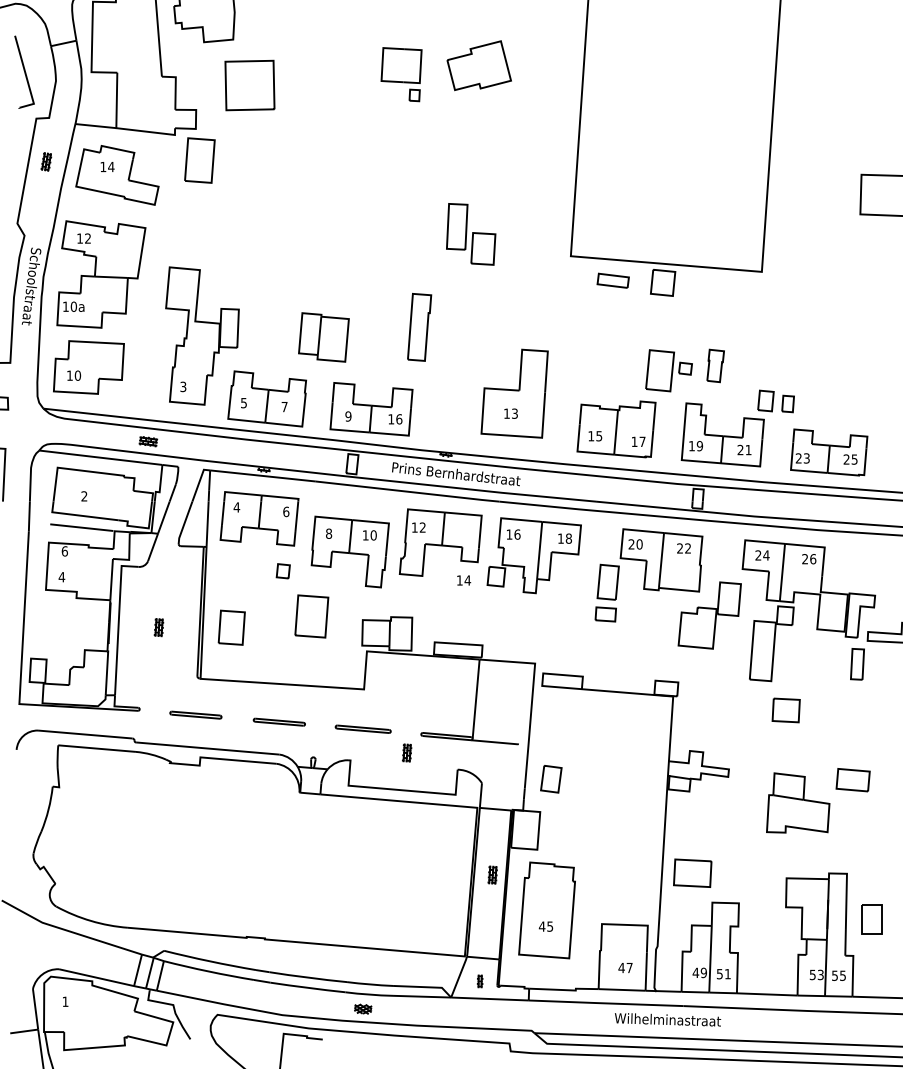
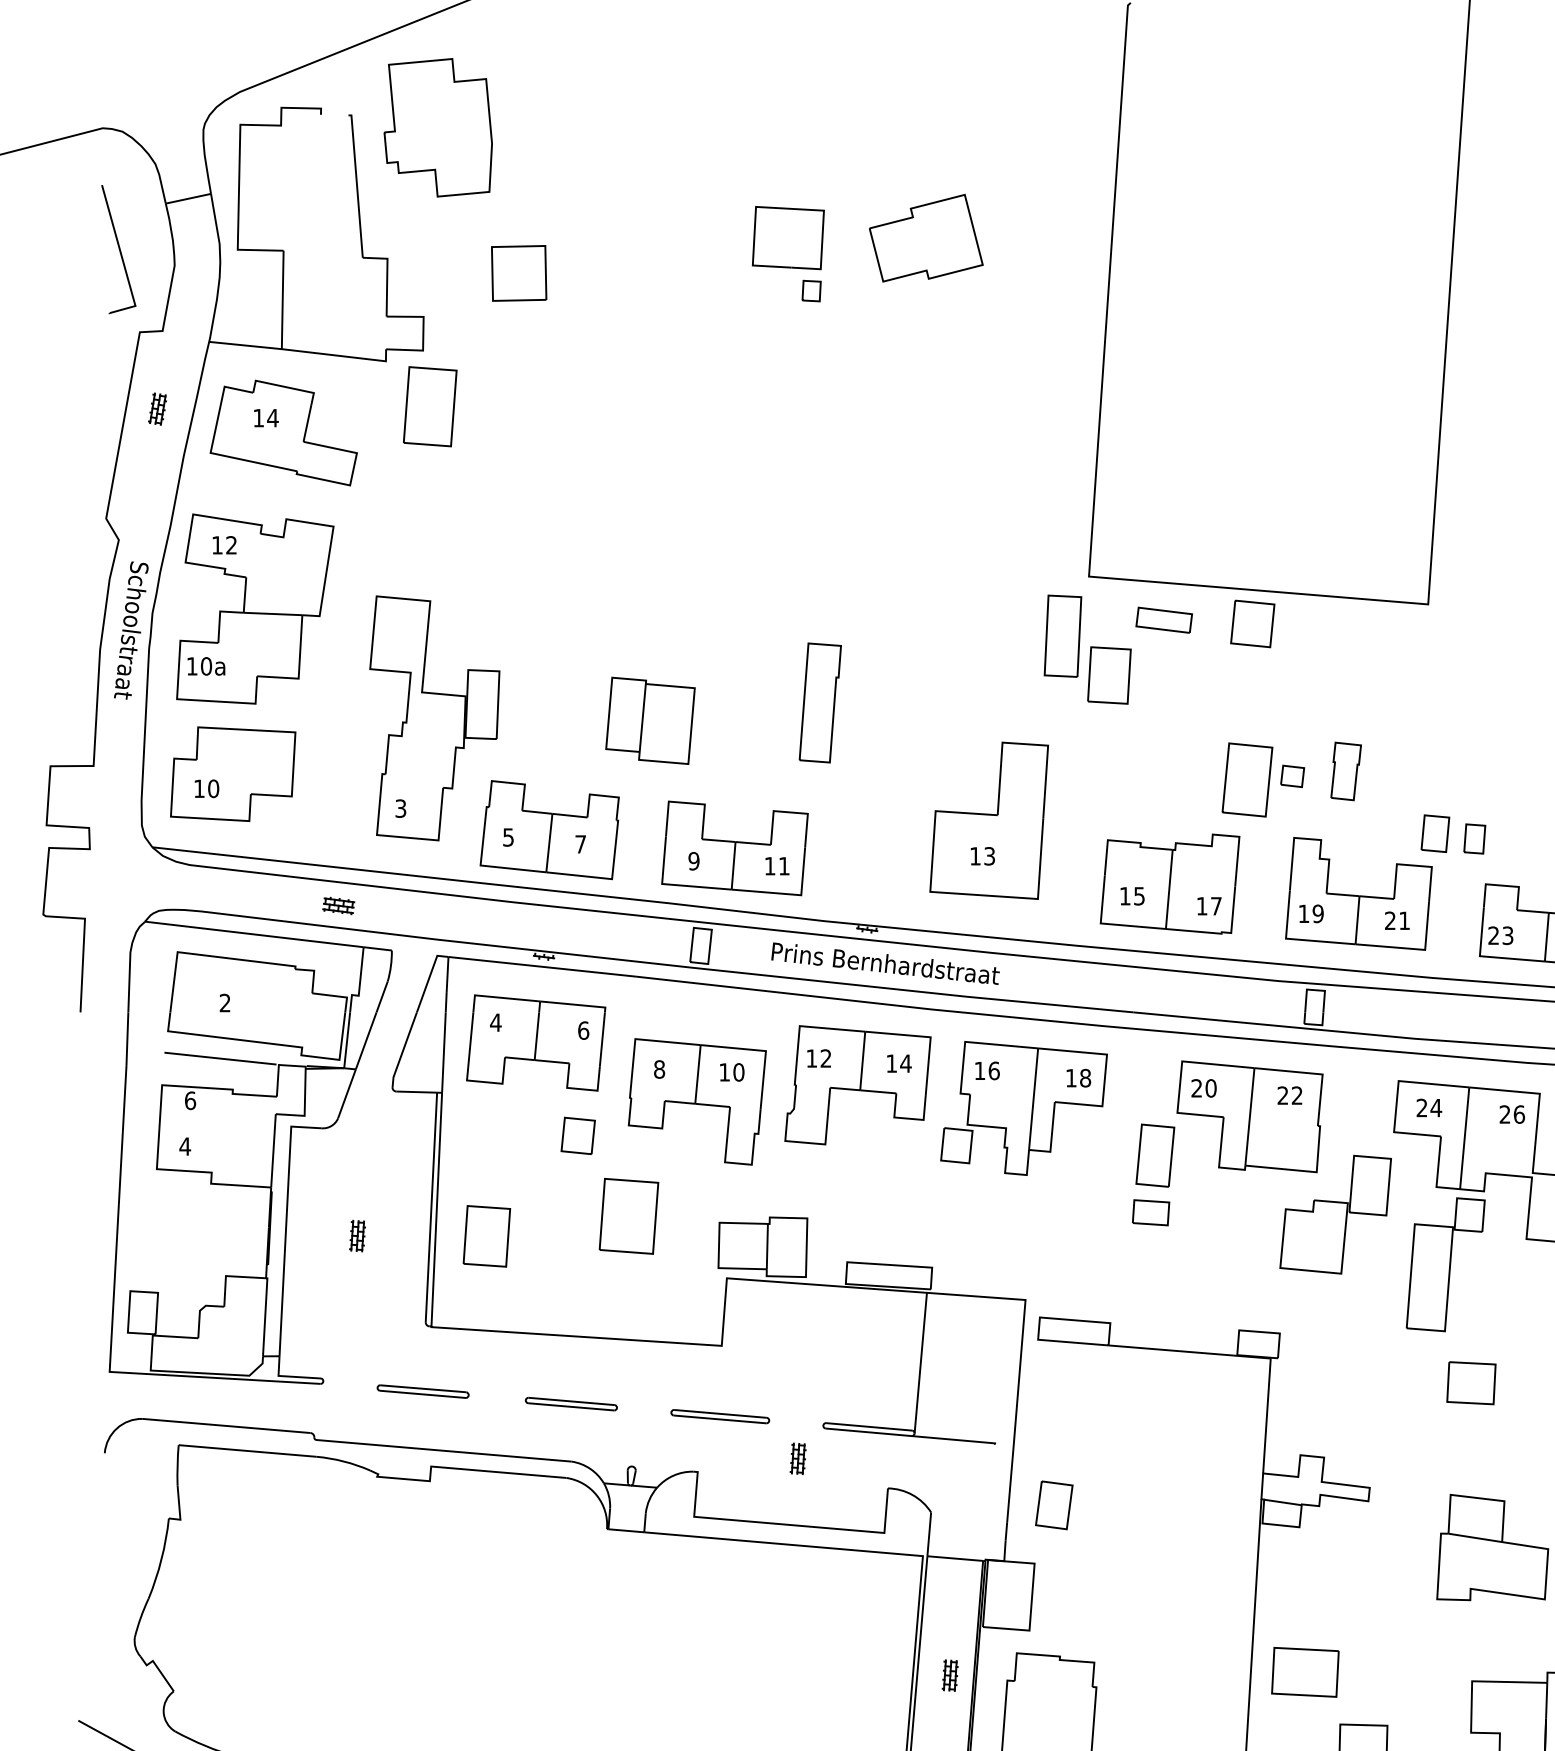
part: (249, 85) -> (518, 273), size x0.62
part: (471, 234) -> (1088, 649), moved
text: (399, 419) -> (784, 866), 16 -> 11
part: (283, 571) -> (578, 1136), size x1.43
text: (464, 580) -> (900, 1063), moved

